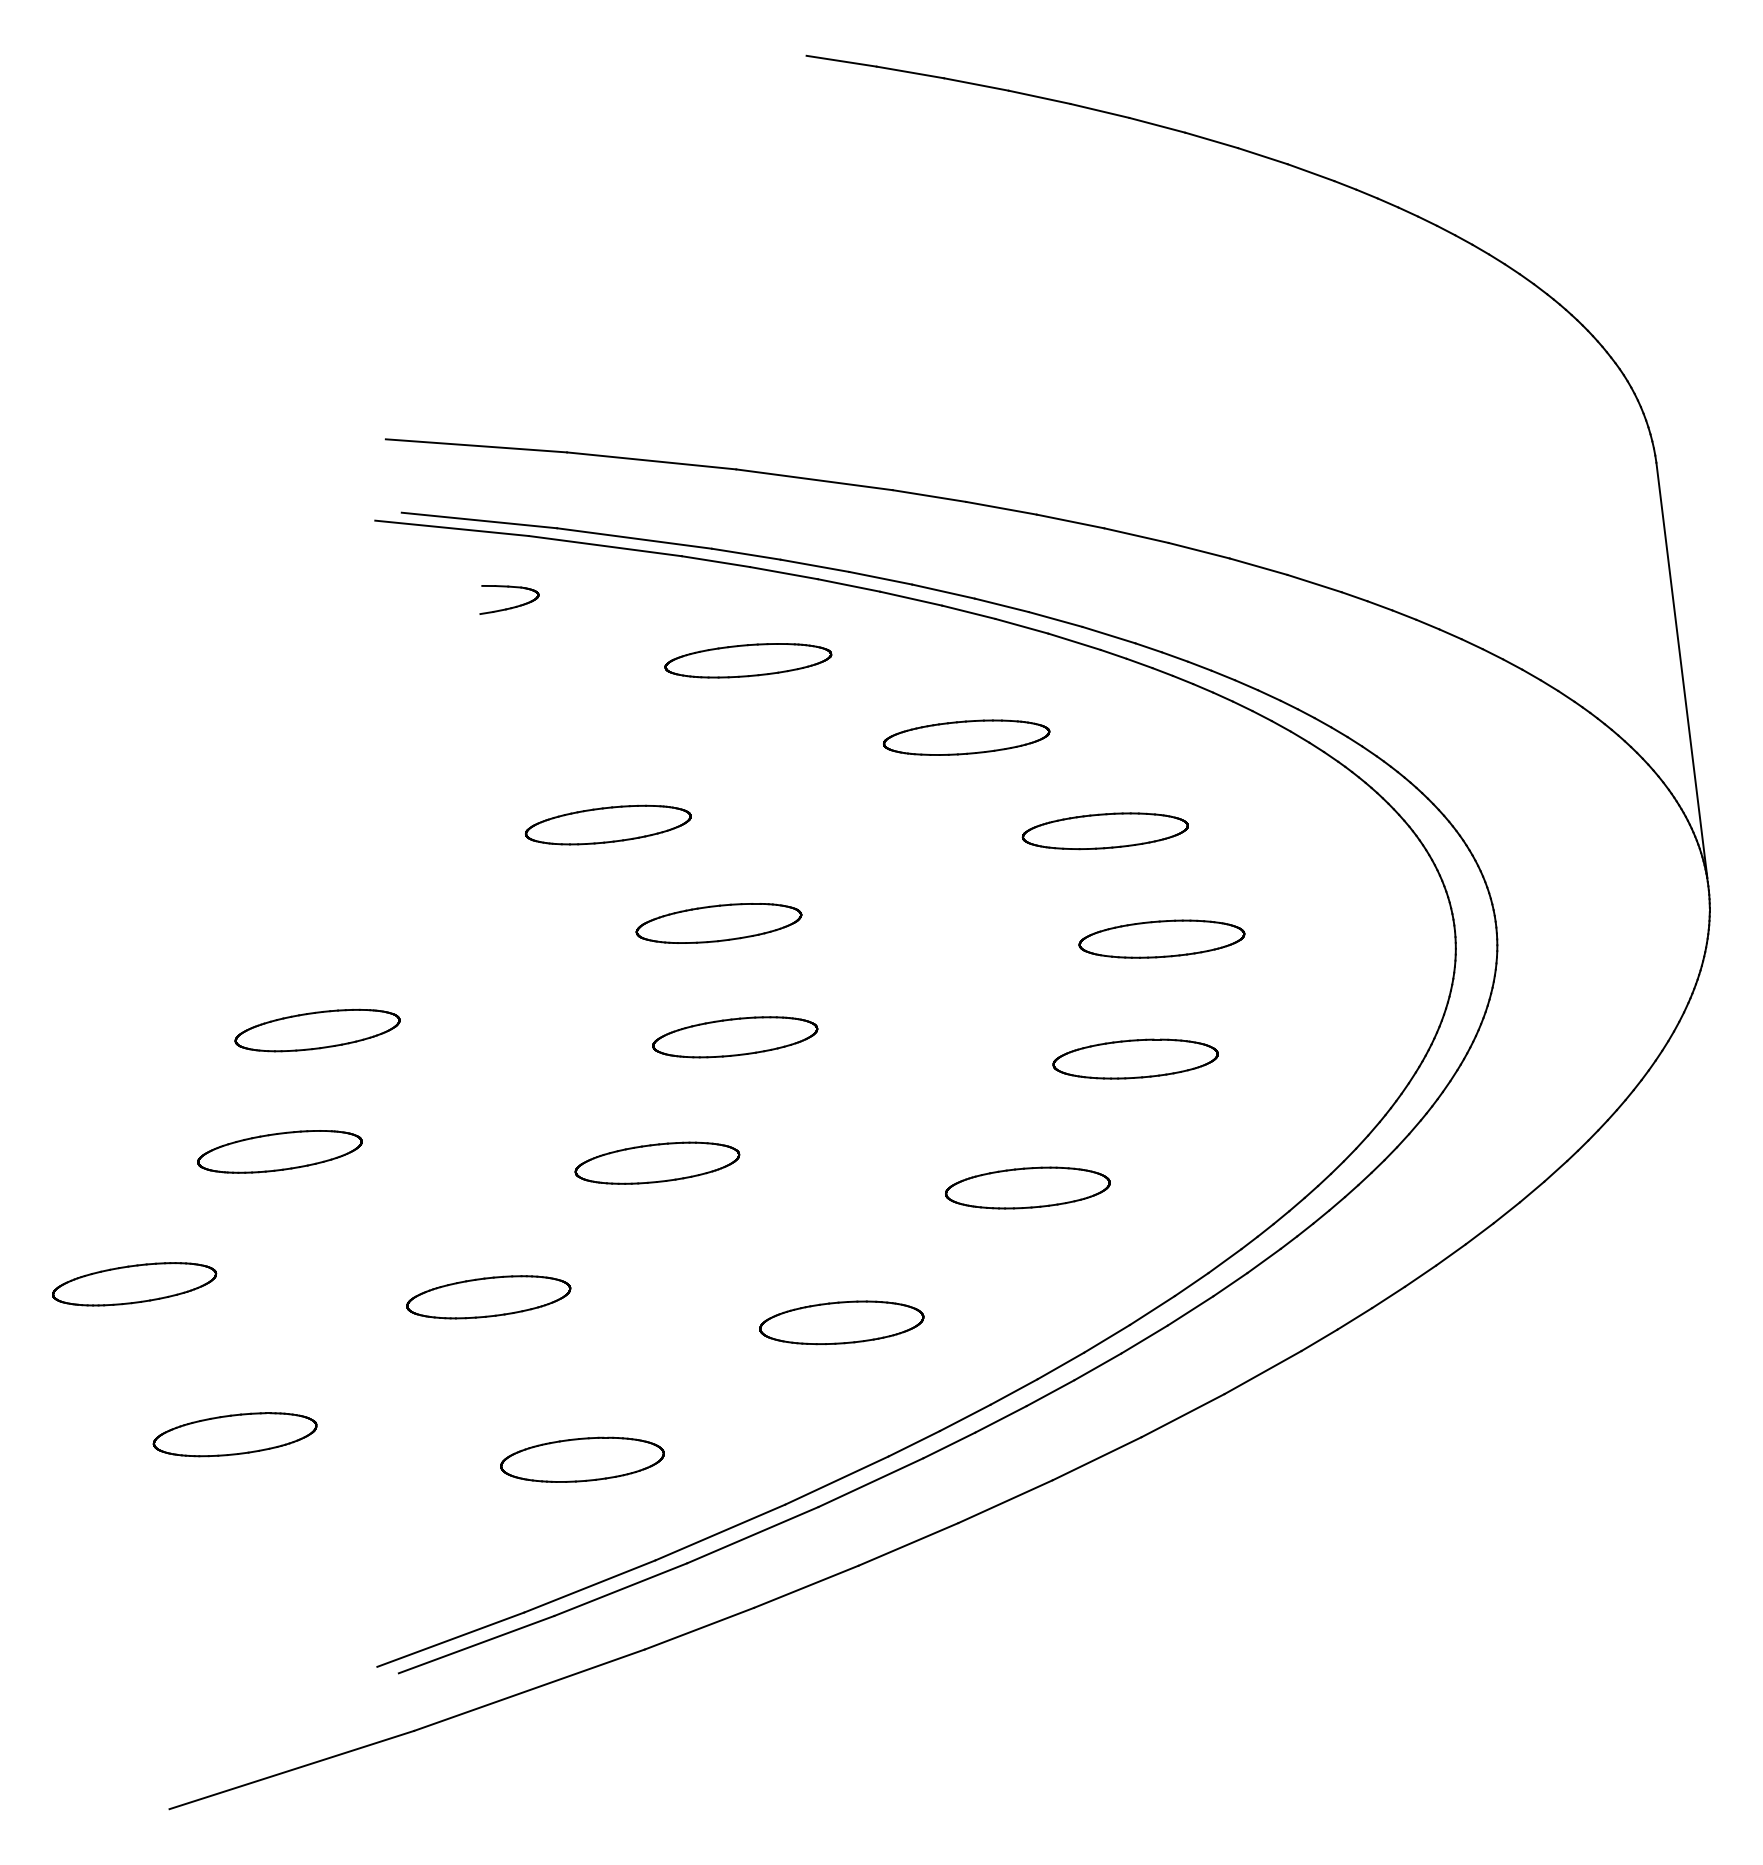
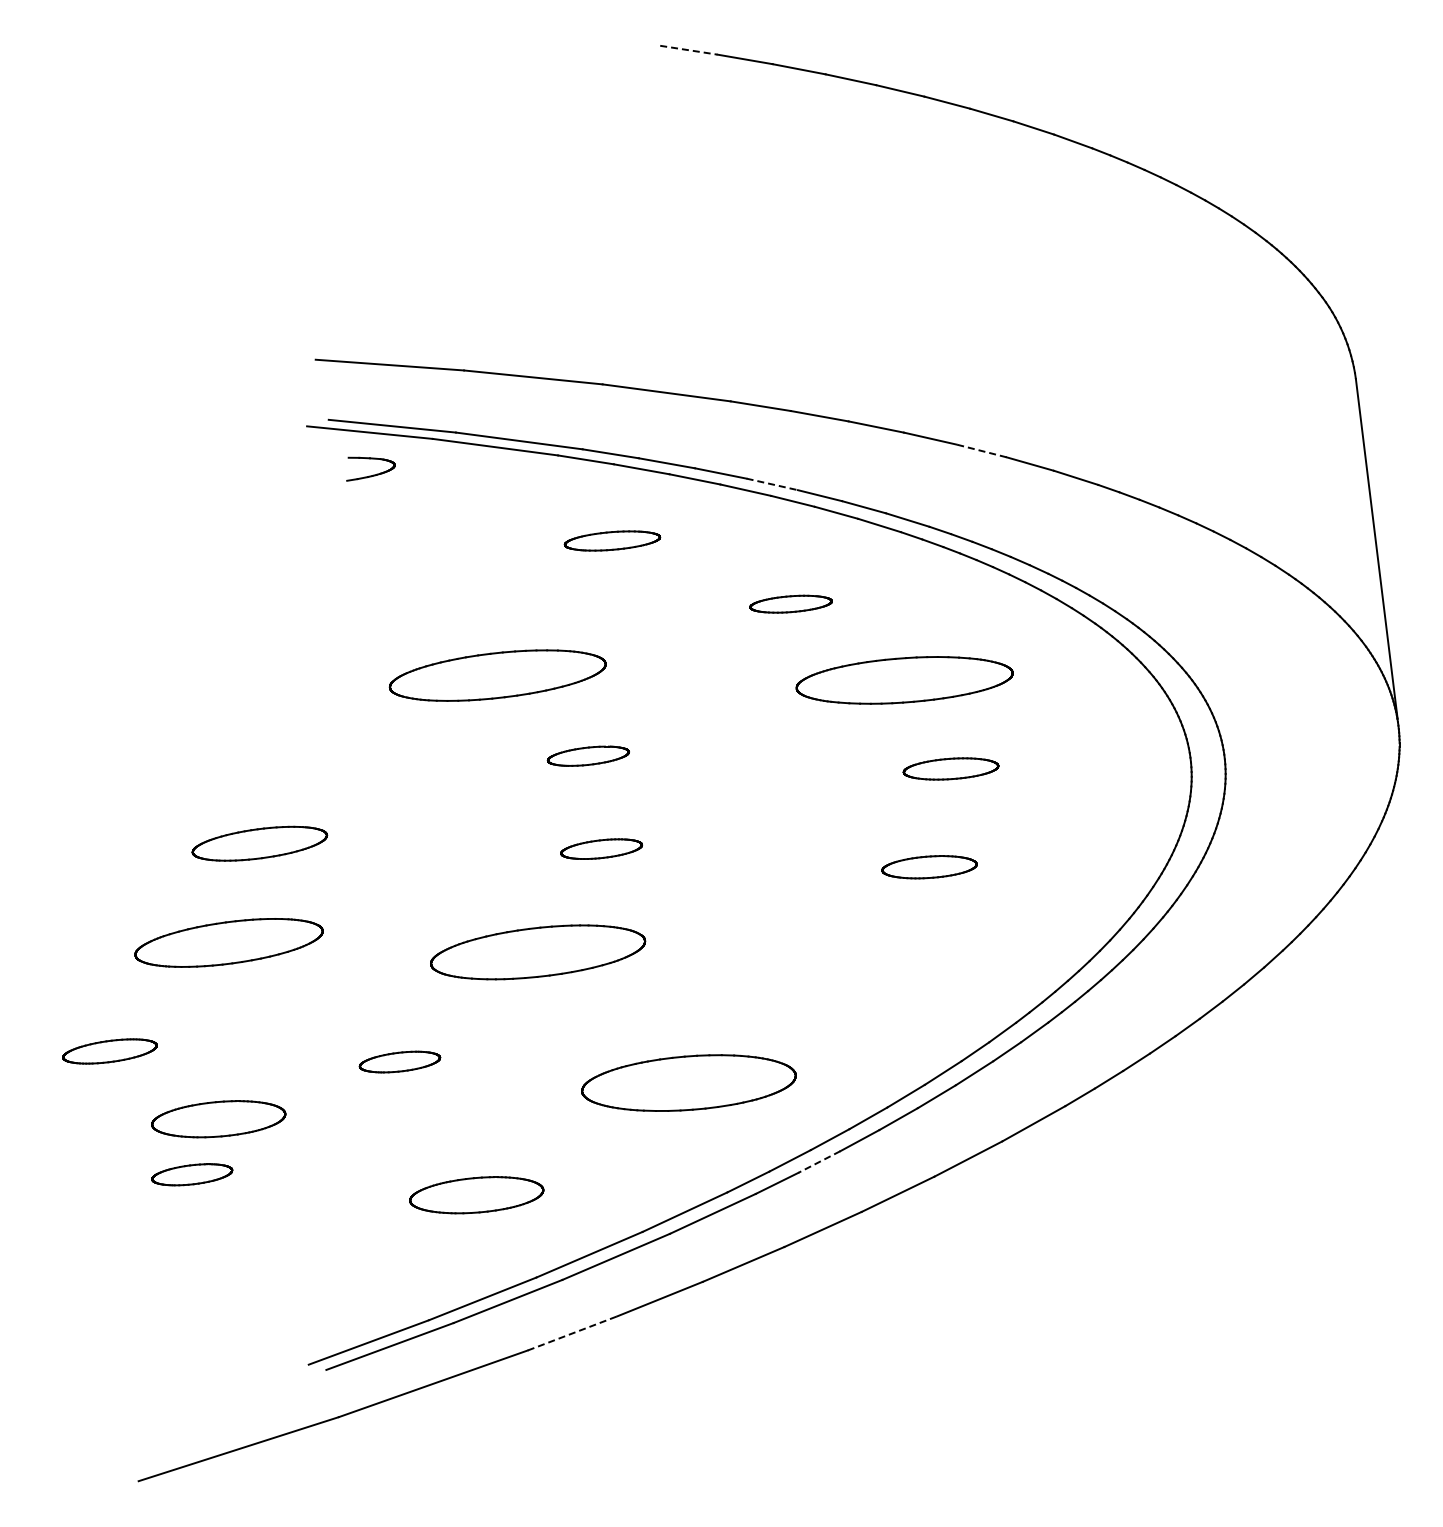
line: (842, 61) -> (689, 50), solid -> dashed
line: (1199, 550) -> (981, 450), solid -> dashed
line: (943, 591) -> (772, 484), solid -> dashed
part: (512, 606) -> (373, 474), moved
part: (748, 660) -> (612, 540), size x0.7
part: (965, 738) -> (790, 604), size x0.6
part: (607, 825) -> (497, 675), size x1.6
part: (1105, 831) -> (904, 680), size x1.6
part: (719, 923) -> (588, 756), size x0.6
part: (1161, 938) -> (950, 768), size x0.7
part: (734, 1036) -> (601, 848), size x0.6
part: (1135, 1059) -> (929, 867), size x0.7
part: (279, 1152) -> (228, 943), size x1.4
part: (656, 1163) -> (537, 952), size x1.6
part: (1028, 1187) -> (841, 972), removed
part: (133, 1284) -> (109, 1051), size x0.7
part: (488, 1296) -> (399, 1061), size x0.6
part: (841, 1322) -> (688, 1082), size x1.6
part: (267, 1367) -> (218, 1119), added
line: (1001, 1419) -> (819, 1162), solid -> dashed
part: (234, 1434) -> (191, 1174), size x0.6
line: (699, 1628) -> (572, 1333), solid -> dashed

